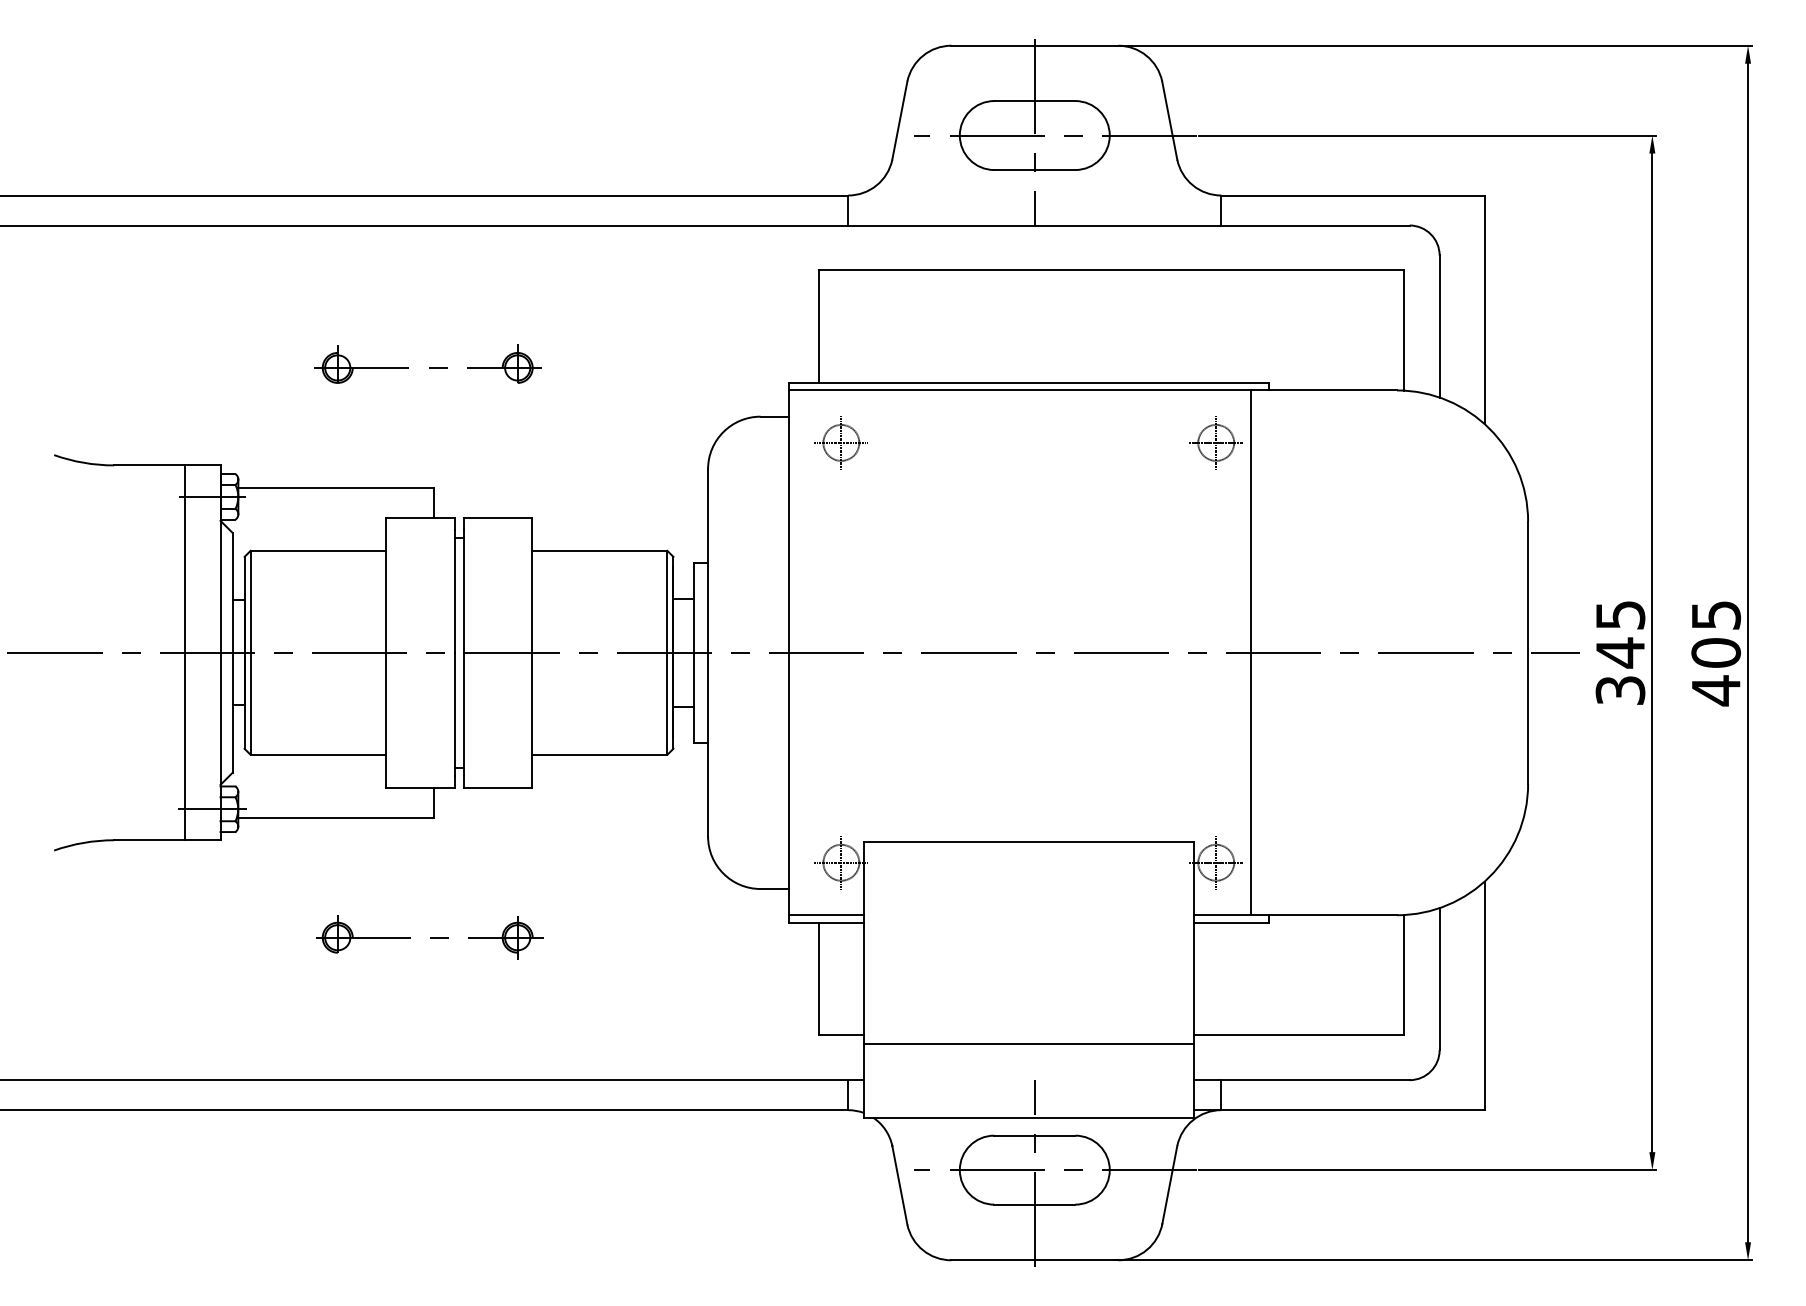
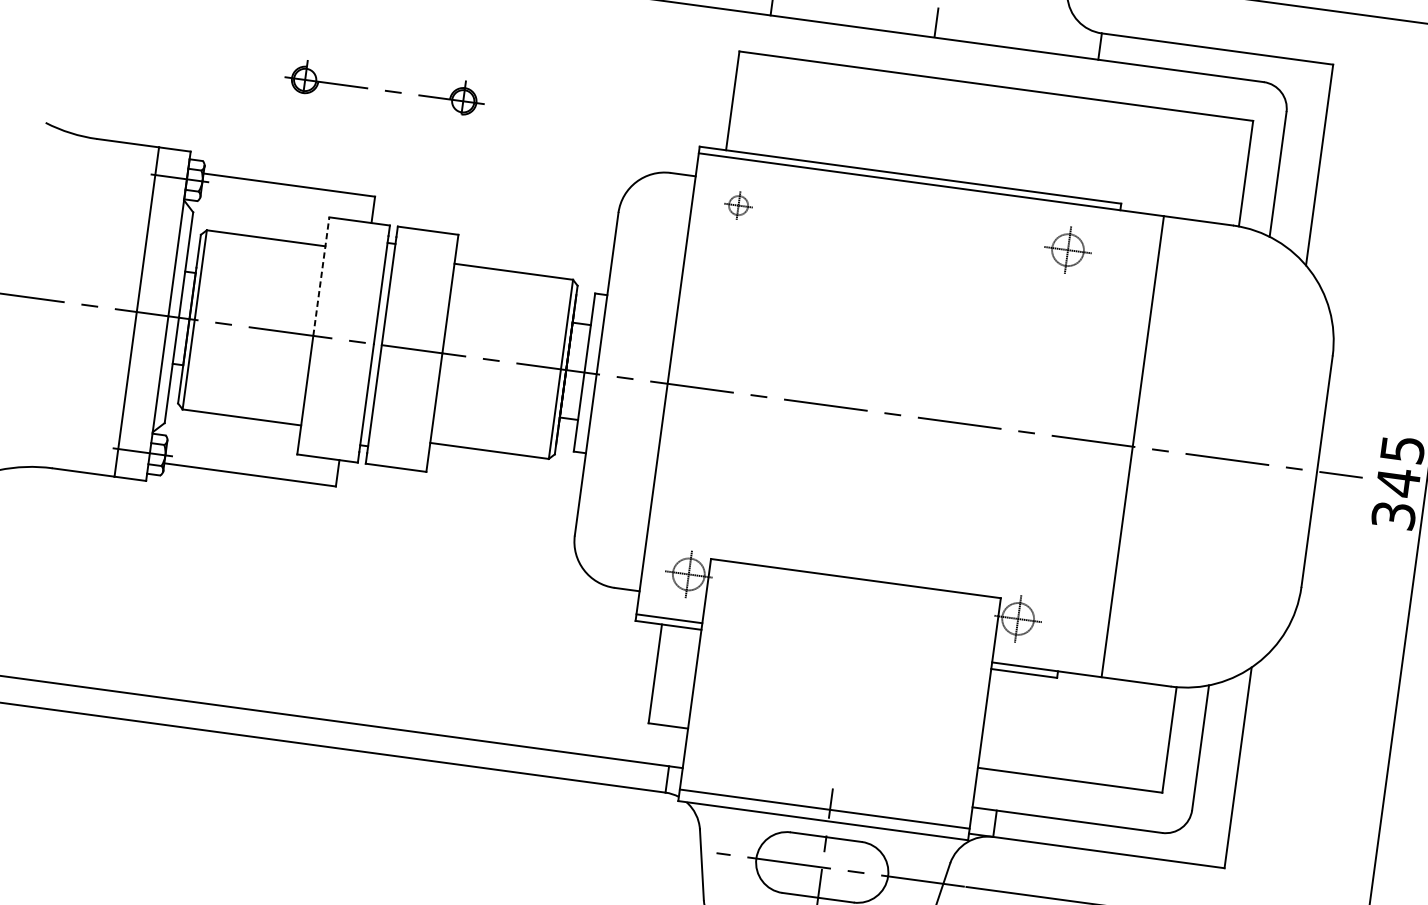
part: (840, 442) -> (737, 205), size x0.6
line: (385, 584) -> (321, 275), solid -> dashed
line: (1251, 652) -> (1132, 446), moved
part: (429, 937) -> (318, 591), removed
line: (1028, 1043) -> (824, 809), moved

